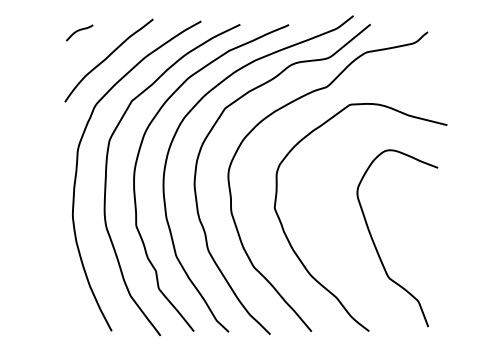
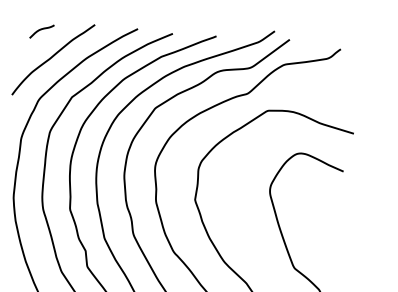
curve: (79, 31) -> (41, 30), moved

